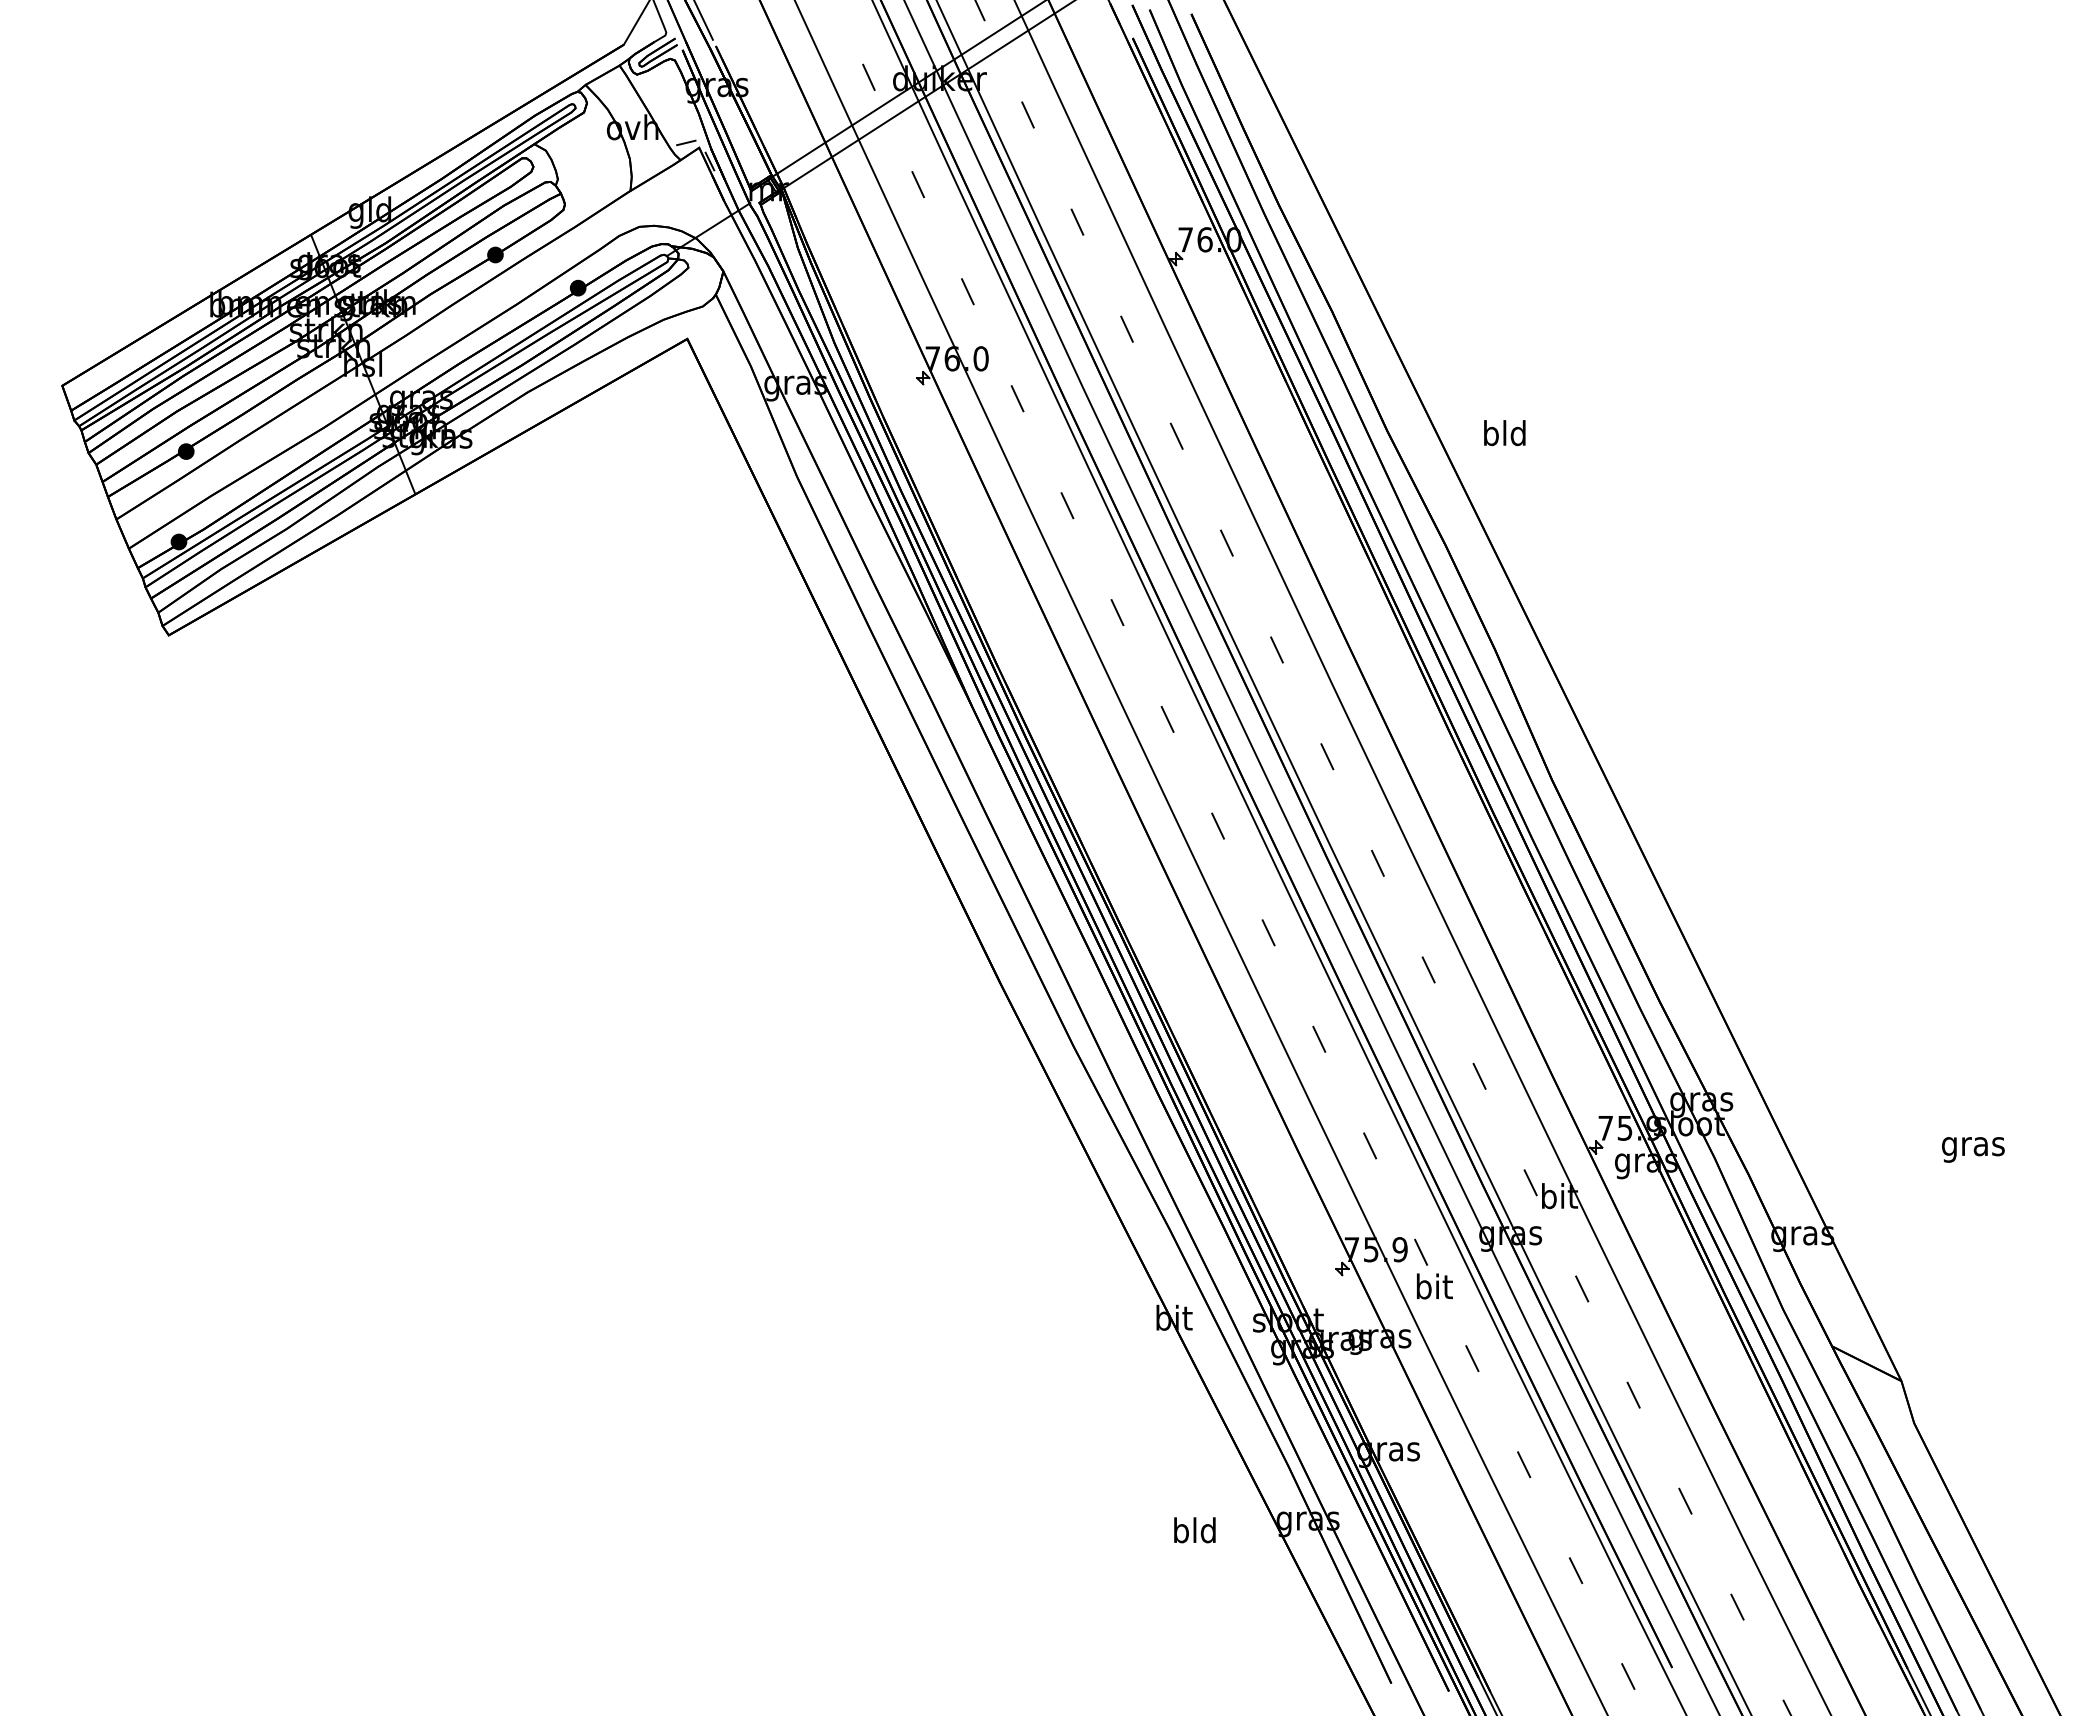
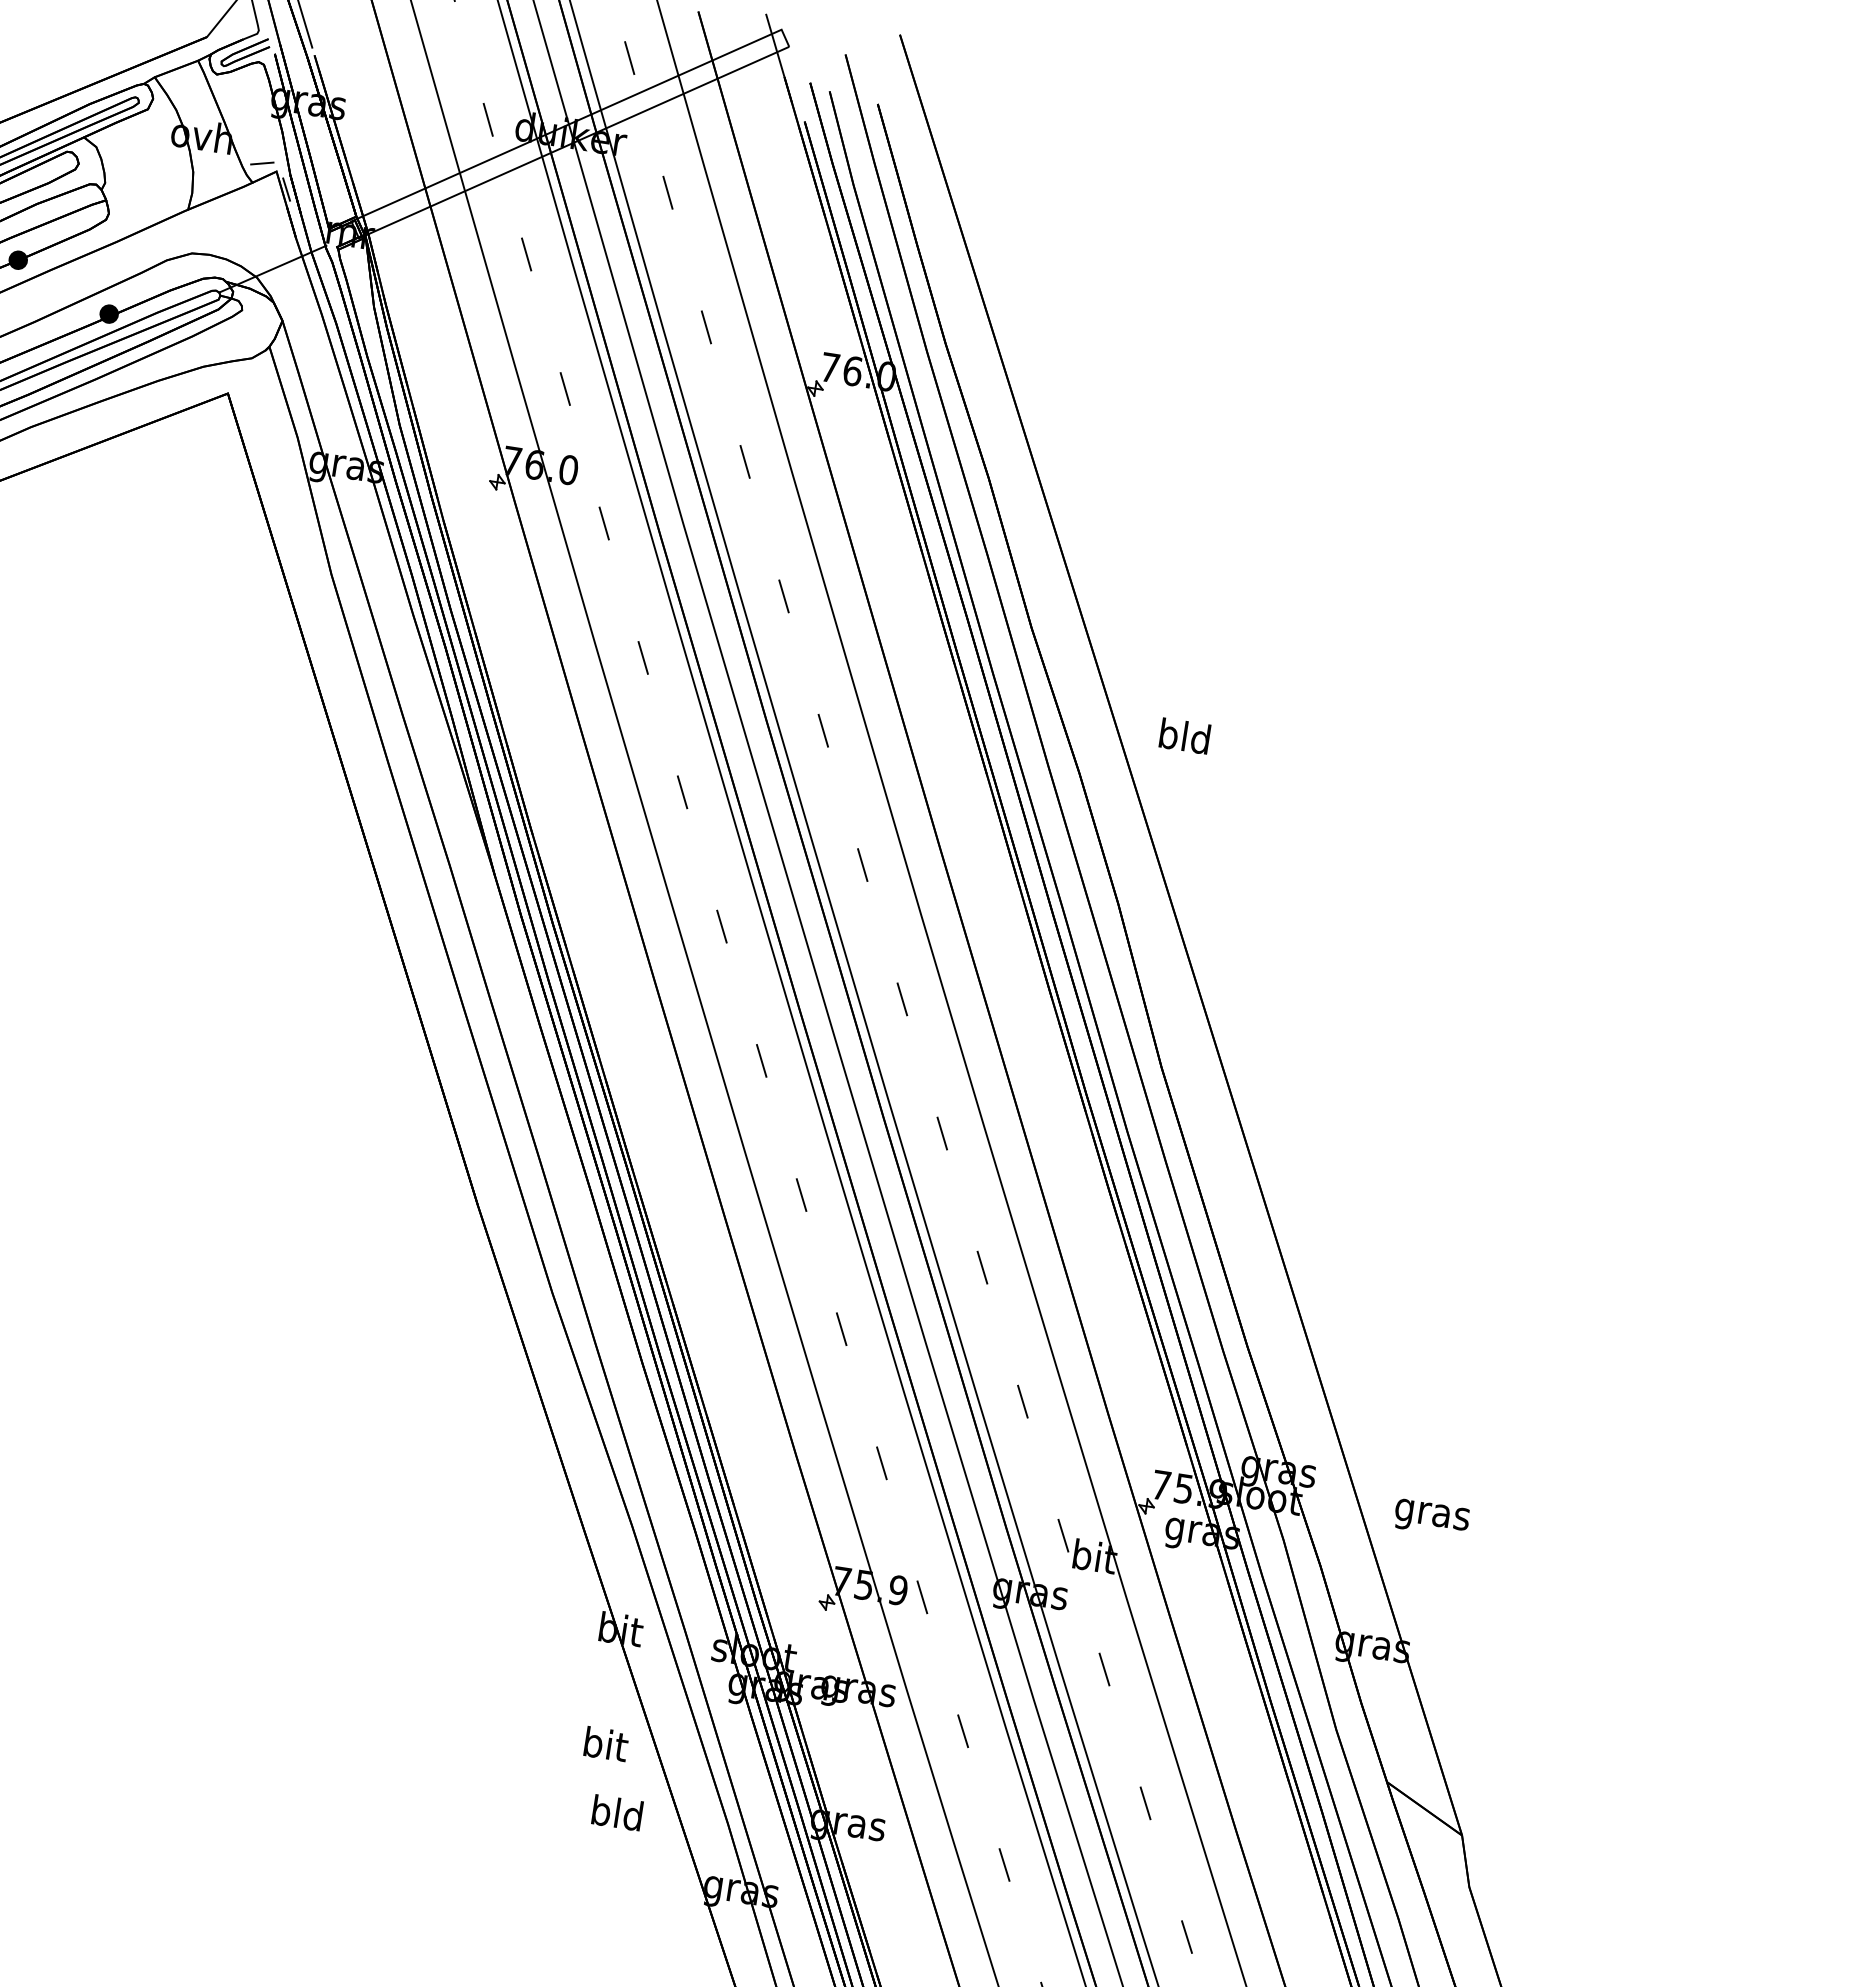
text: (1504, 433) -> (1184, 736), moved
text: (1973, 1149) -> (1432, 1518), moved
text: (1434, 1286) -> (606, 1744), moved
text: (1194, 1530) -> (616, 1813), moved

